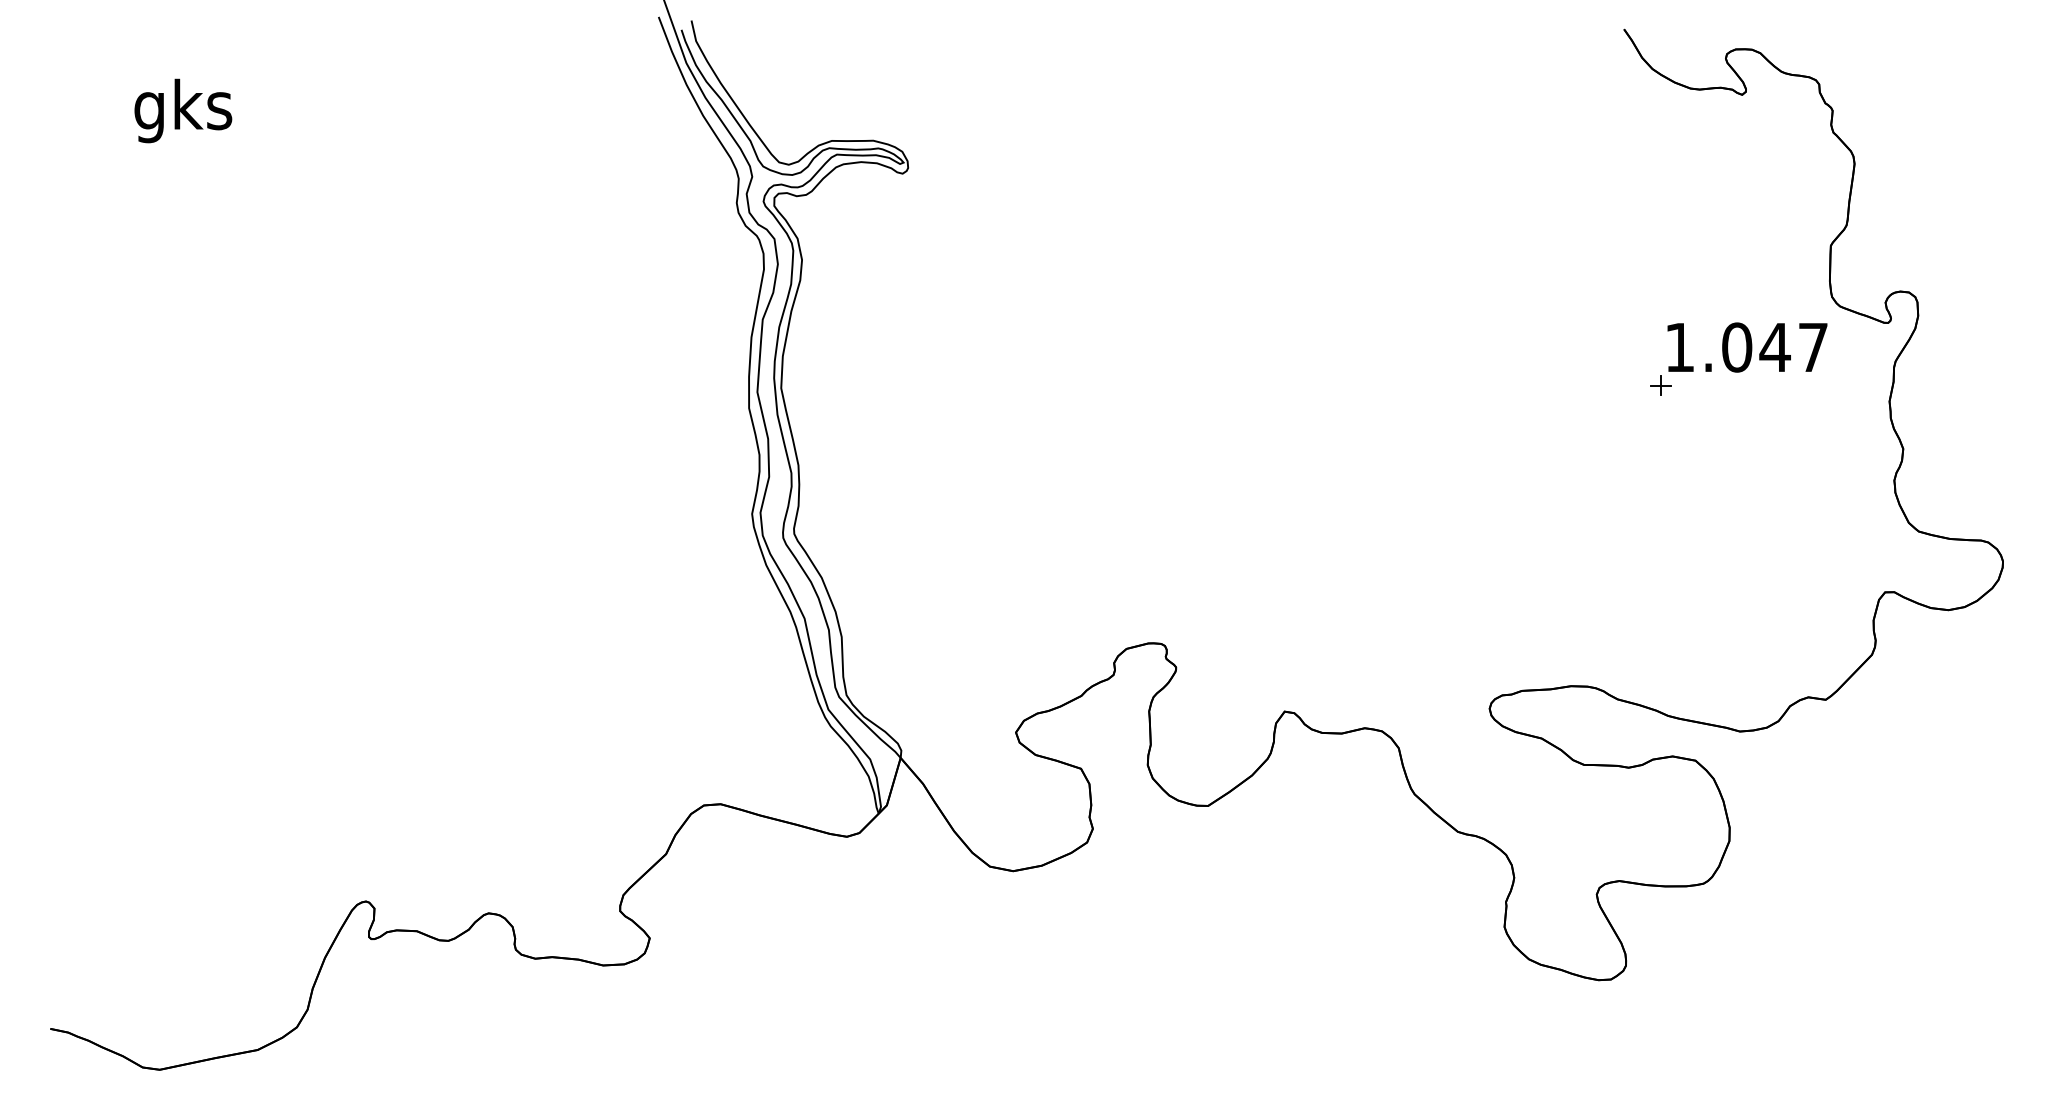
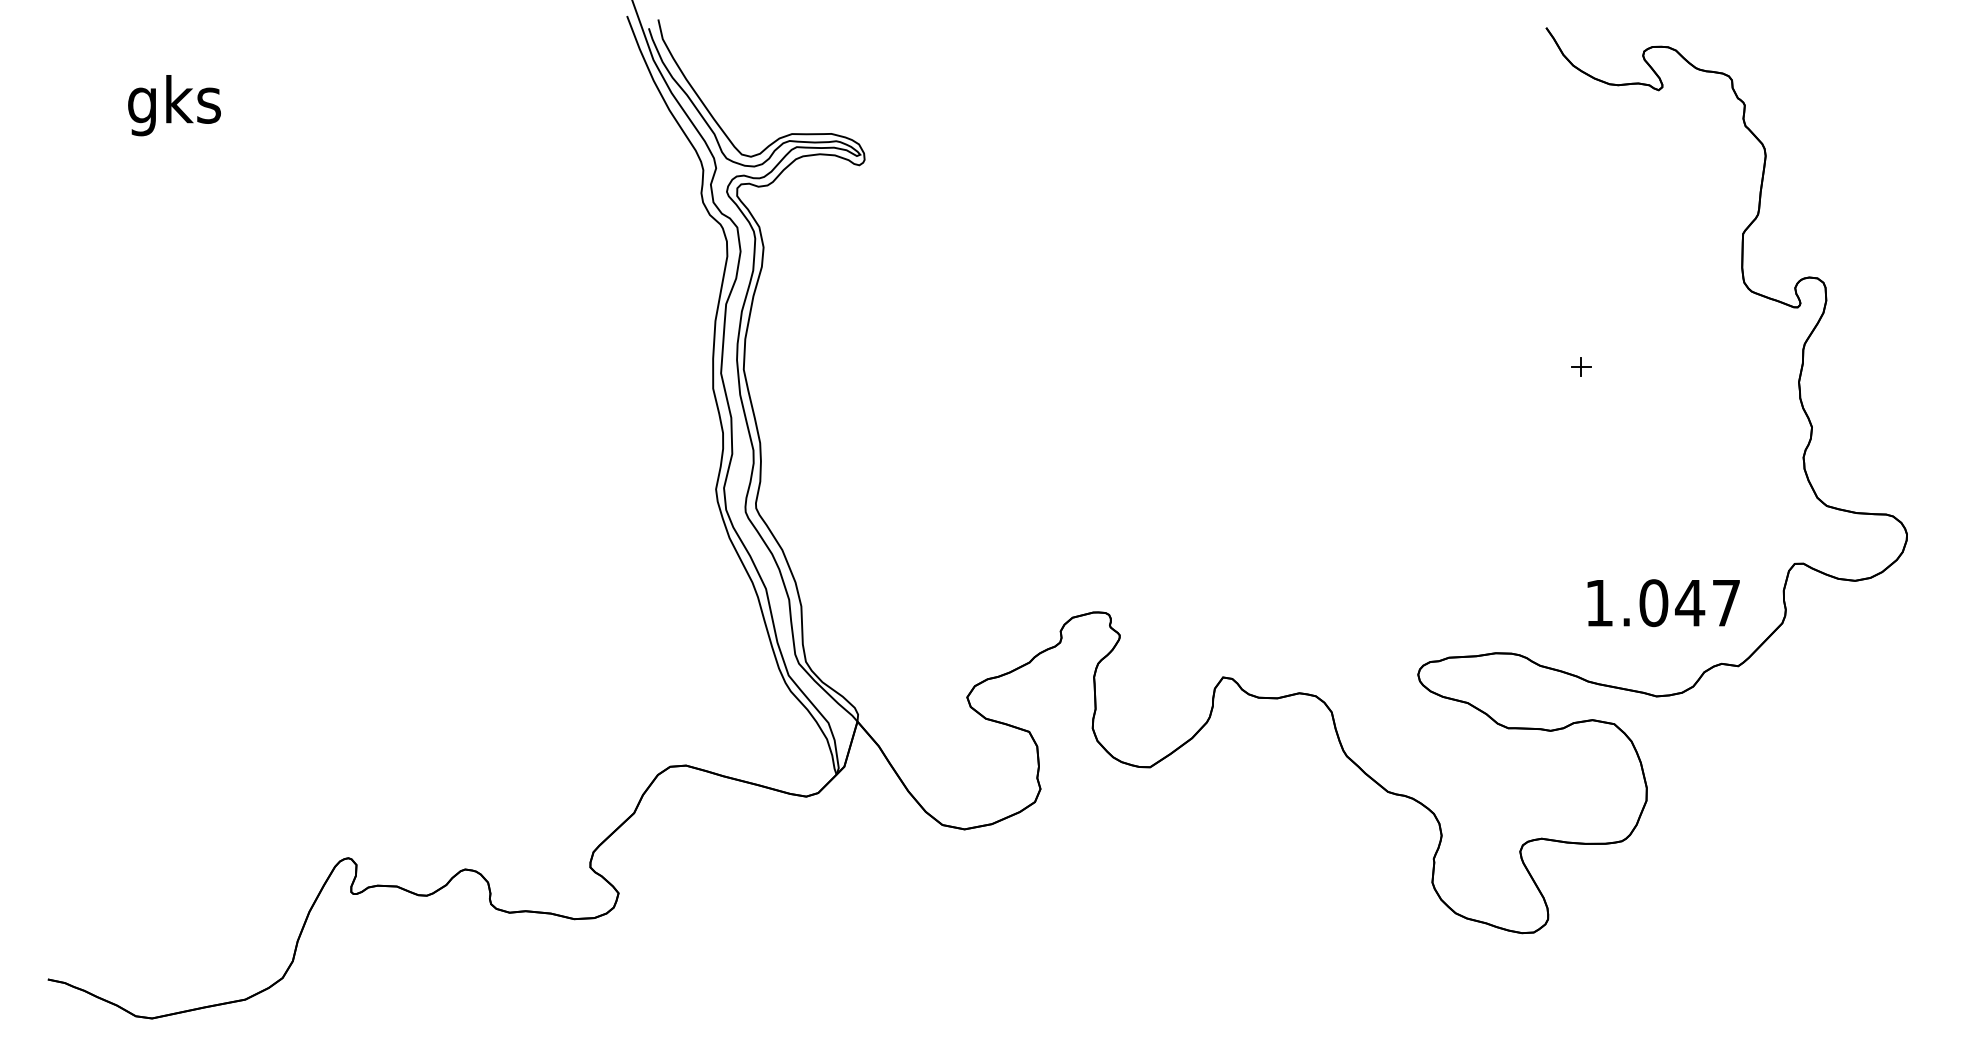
text: (1747, 347) -> (1663, 603), moved

